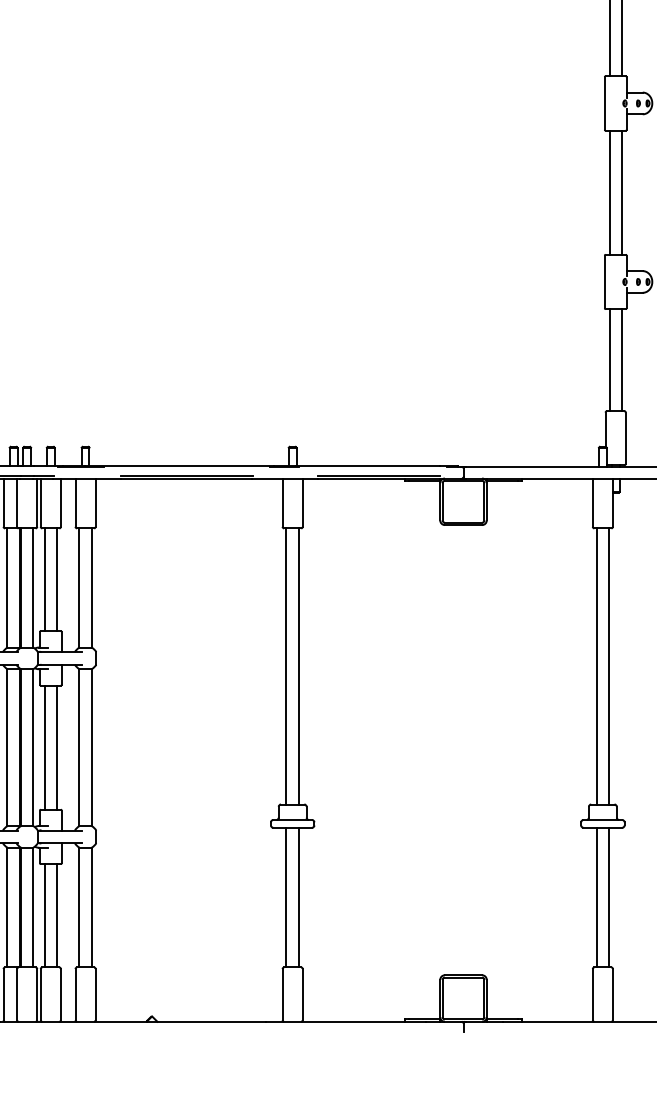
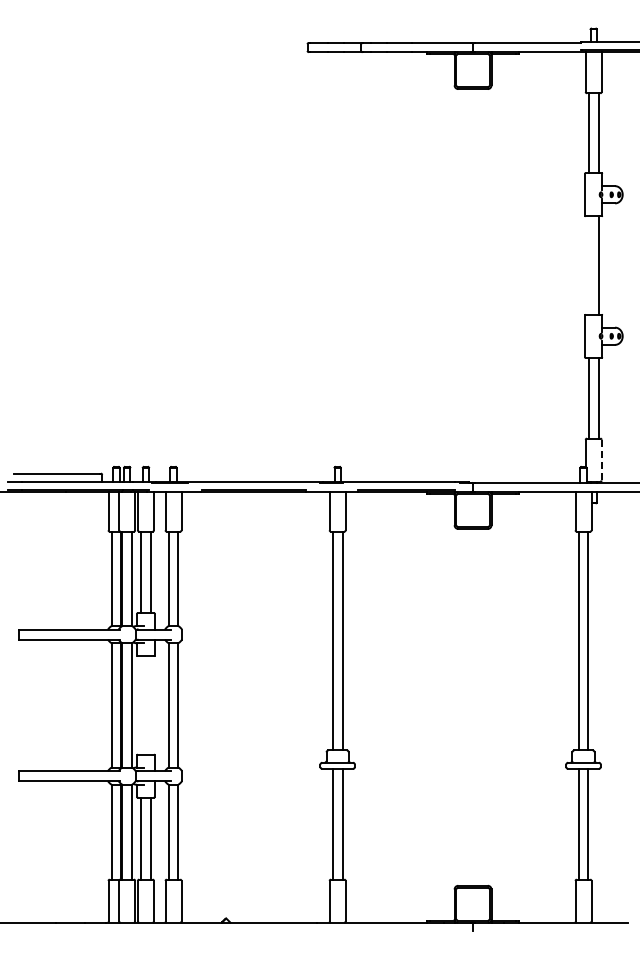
line: (609, 192) -> (588, 265), removed
line: (625, 437) -> (601, 459), solid -> dashed
line: (45, 747) -> (141, 705), removed
line: (56, 747) -> (150, 705), removed

